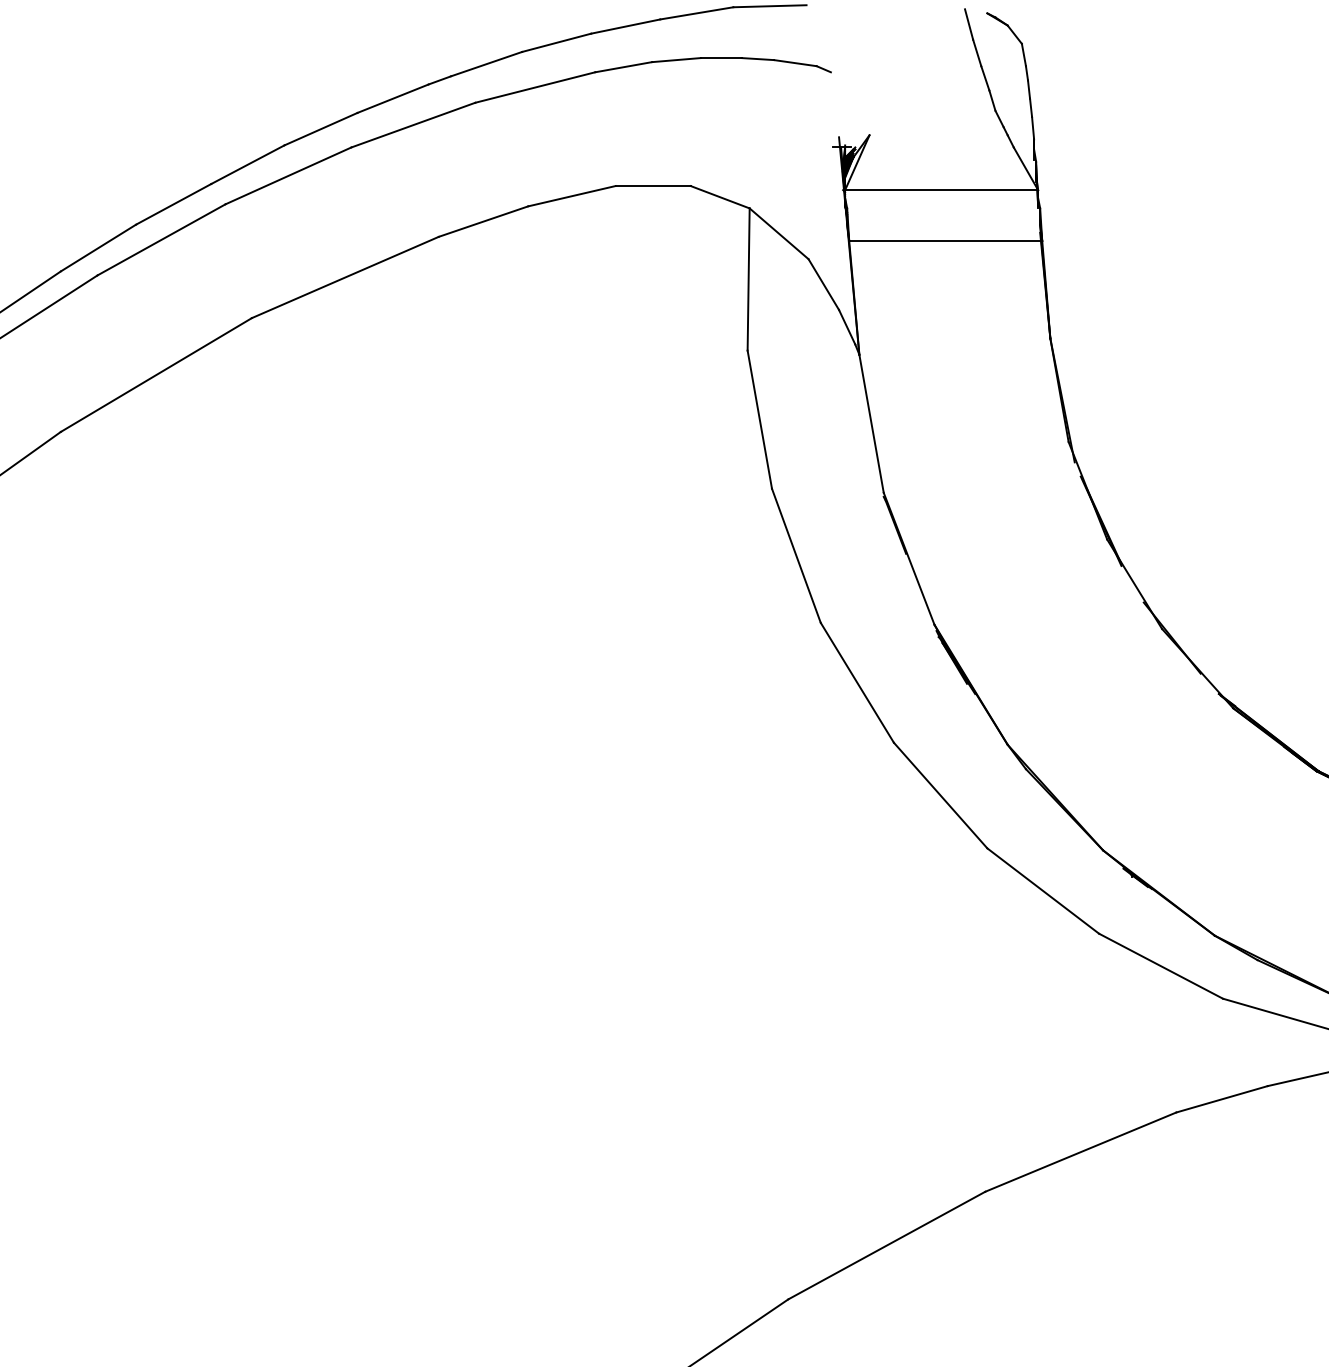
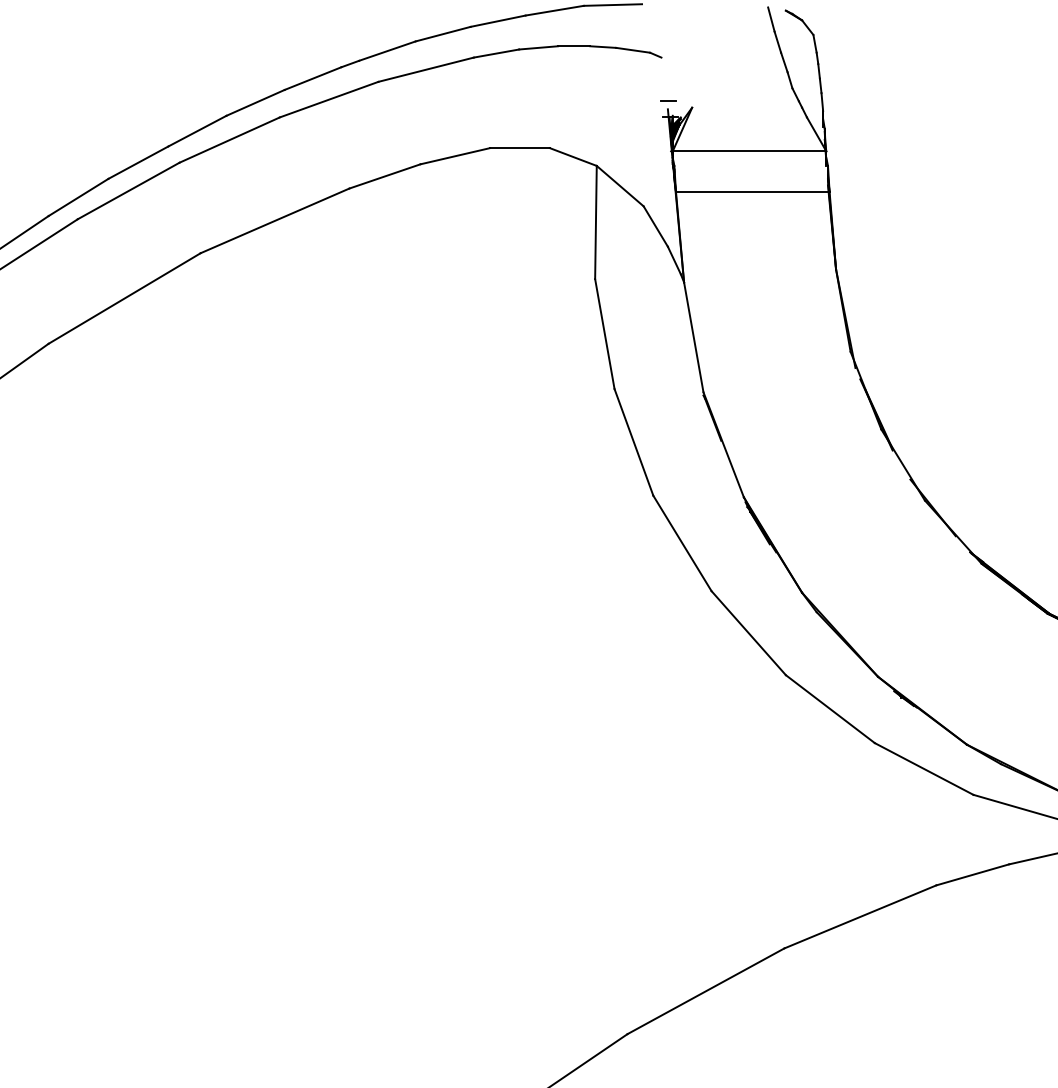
line: (839, 126) -> (668, 100), added

